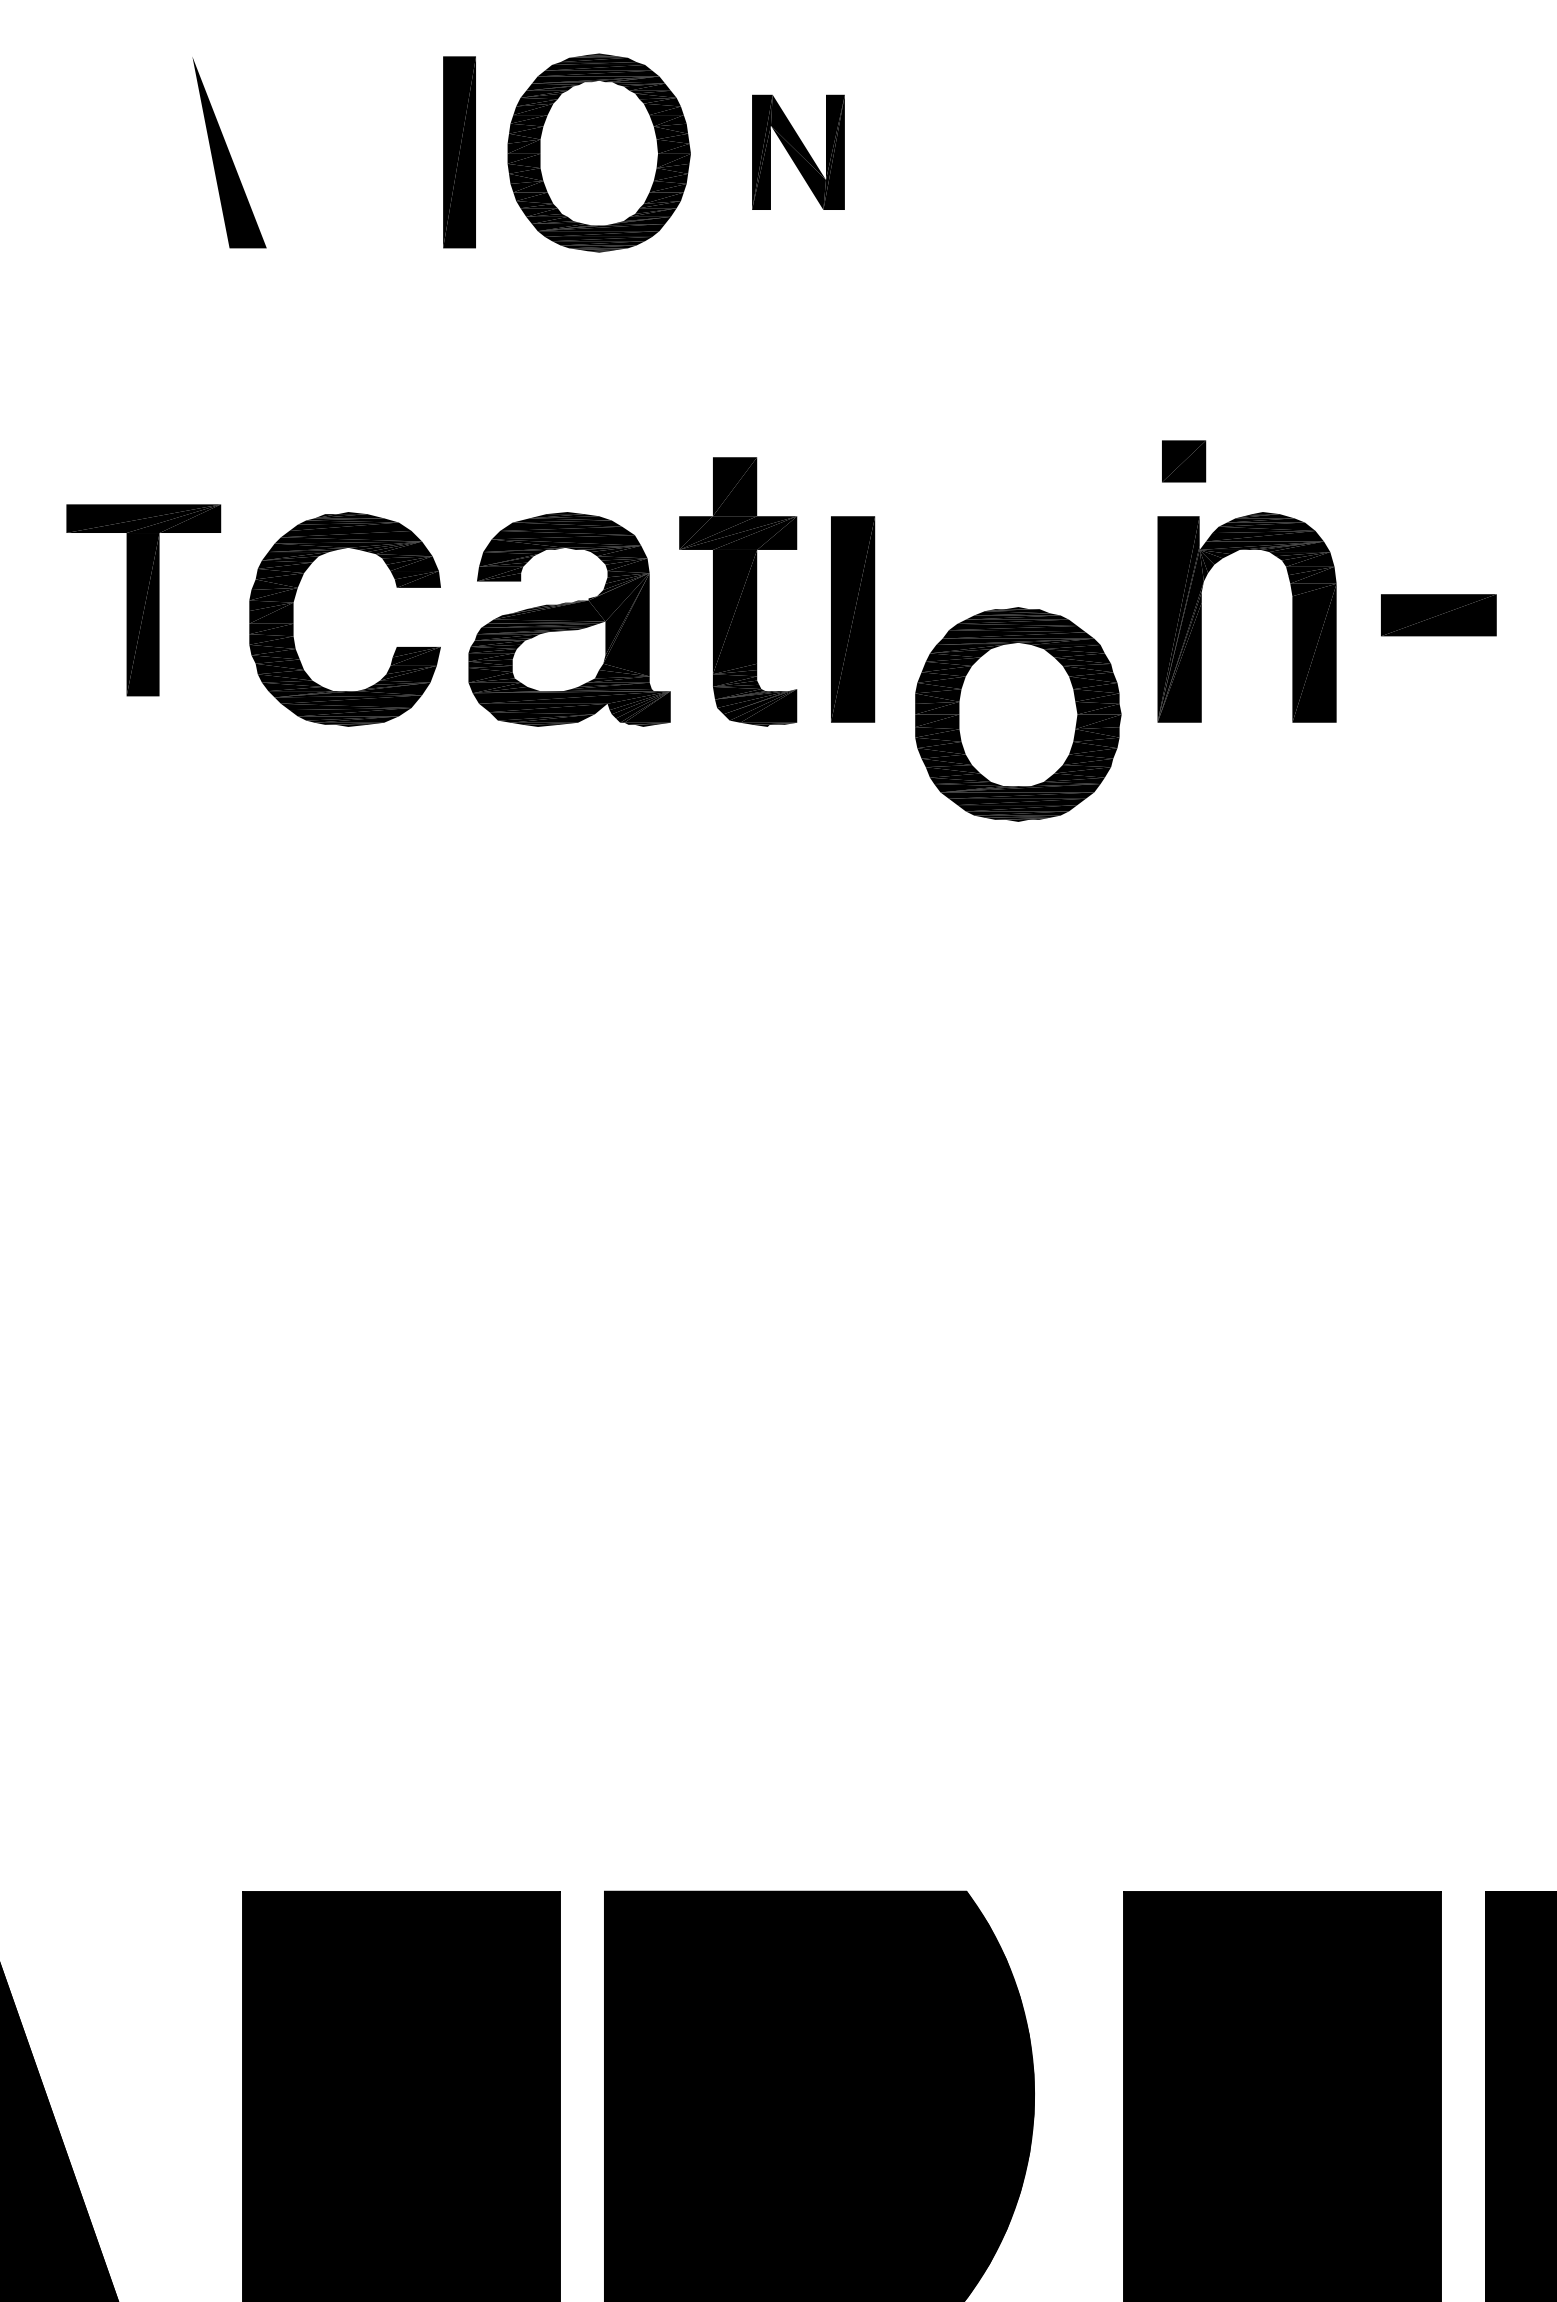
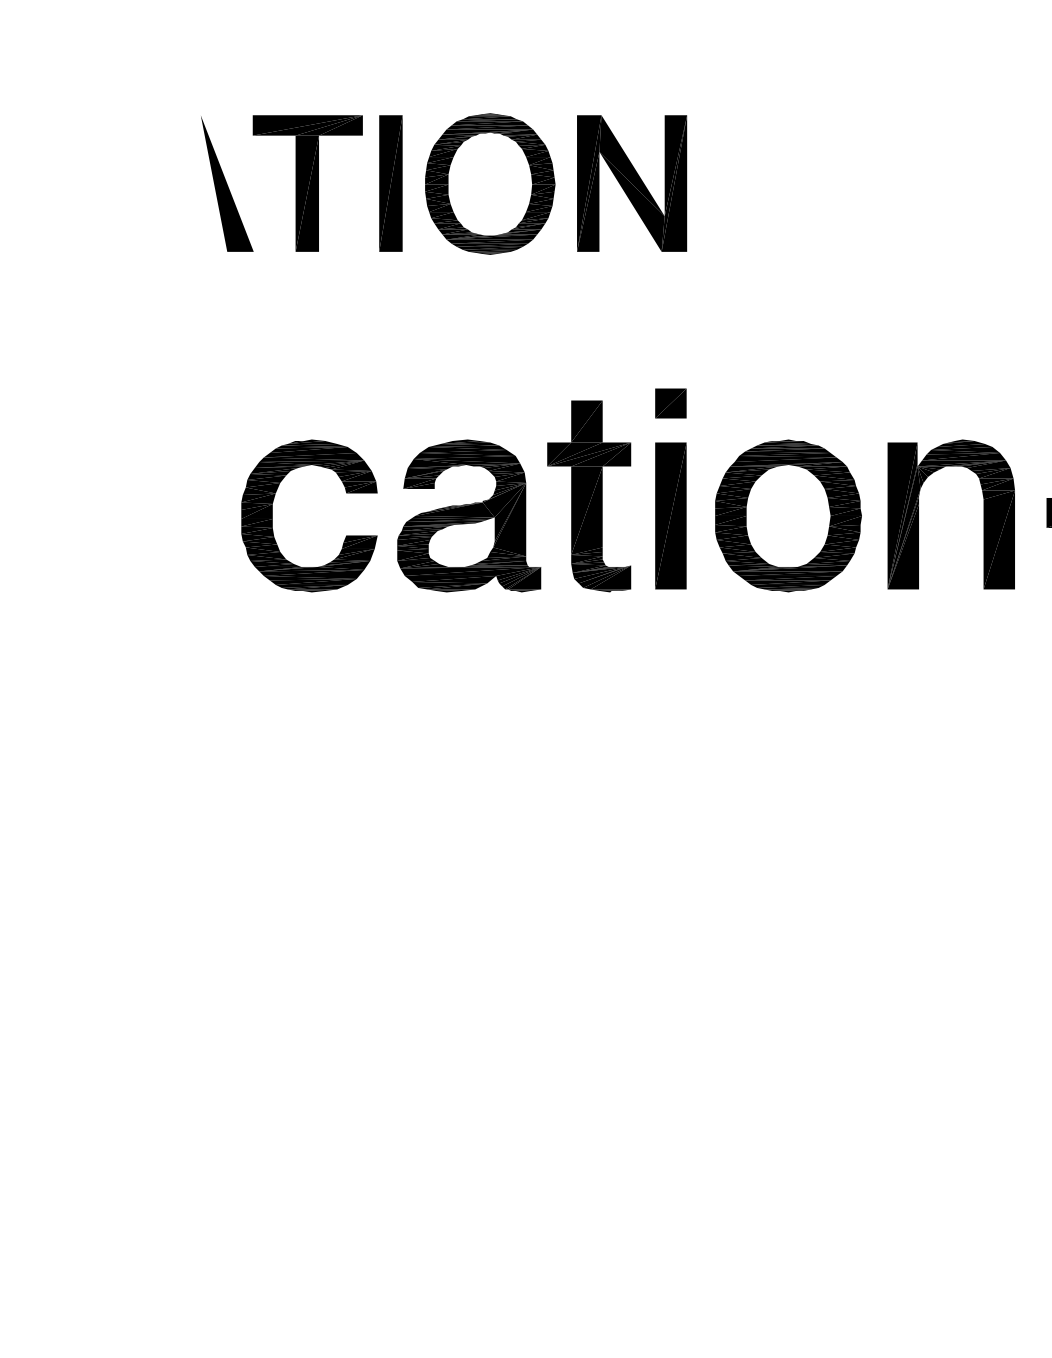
part: (798, 152) -> (632, 183), size x1.67
part: (1184, 461) -> (671, 403), moved
part: (143, 600) -> (307, 183), moved
part: (1018, 714) -> (788, 515), moved

